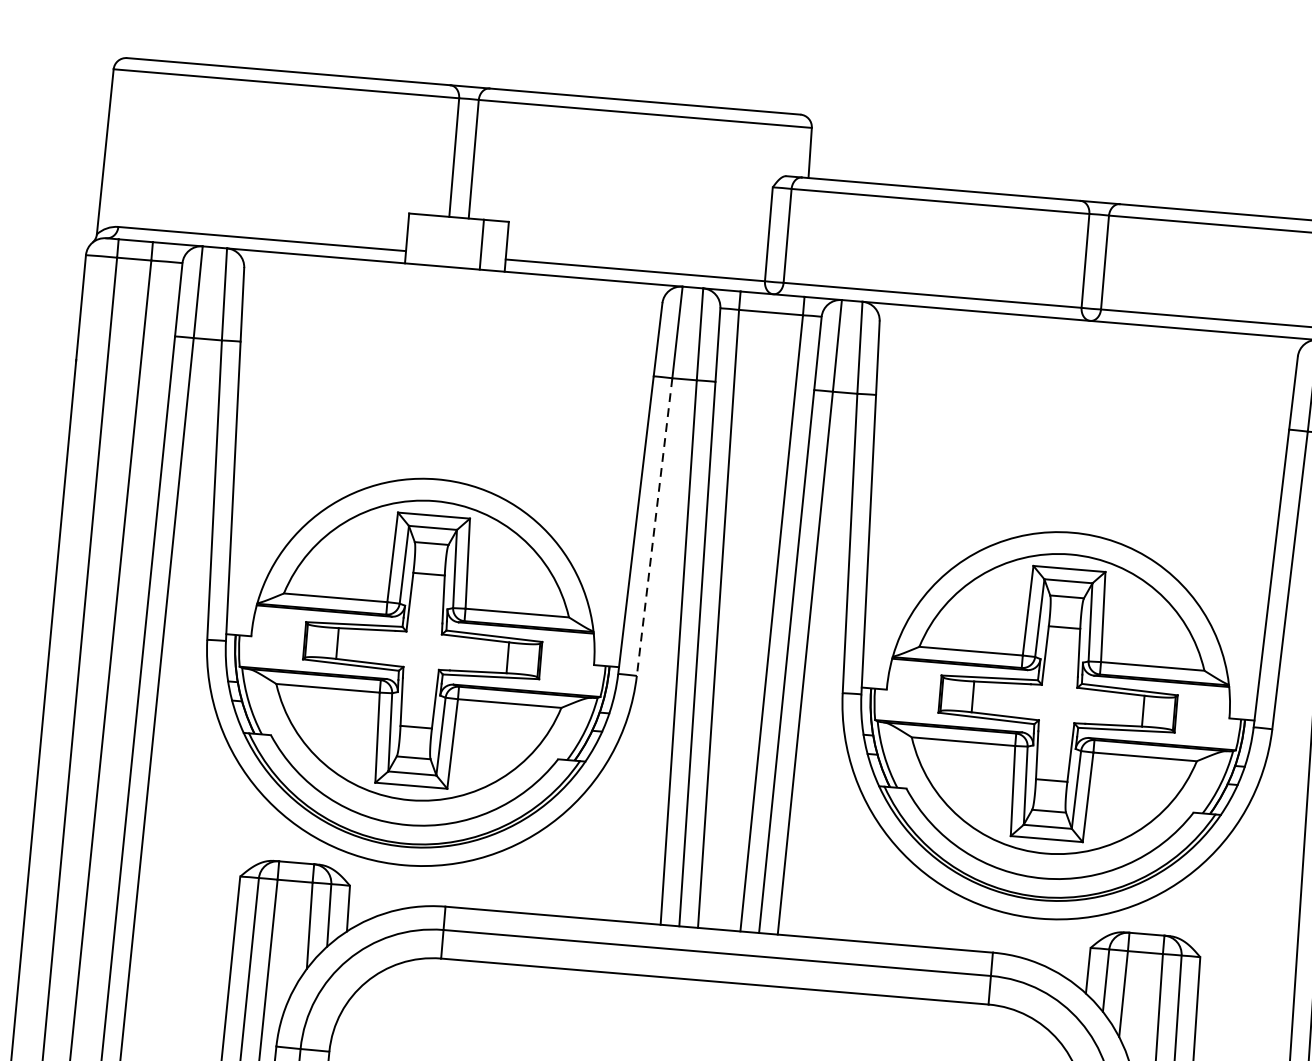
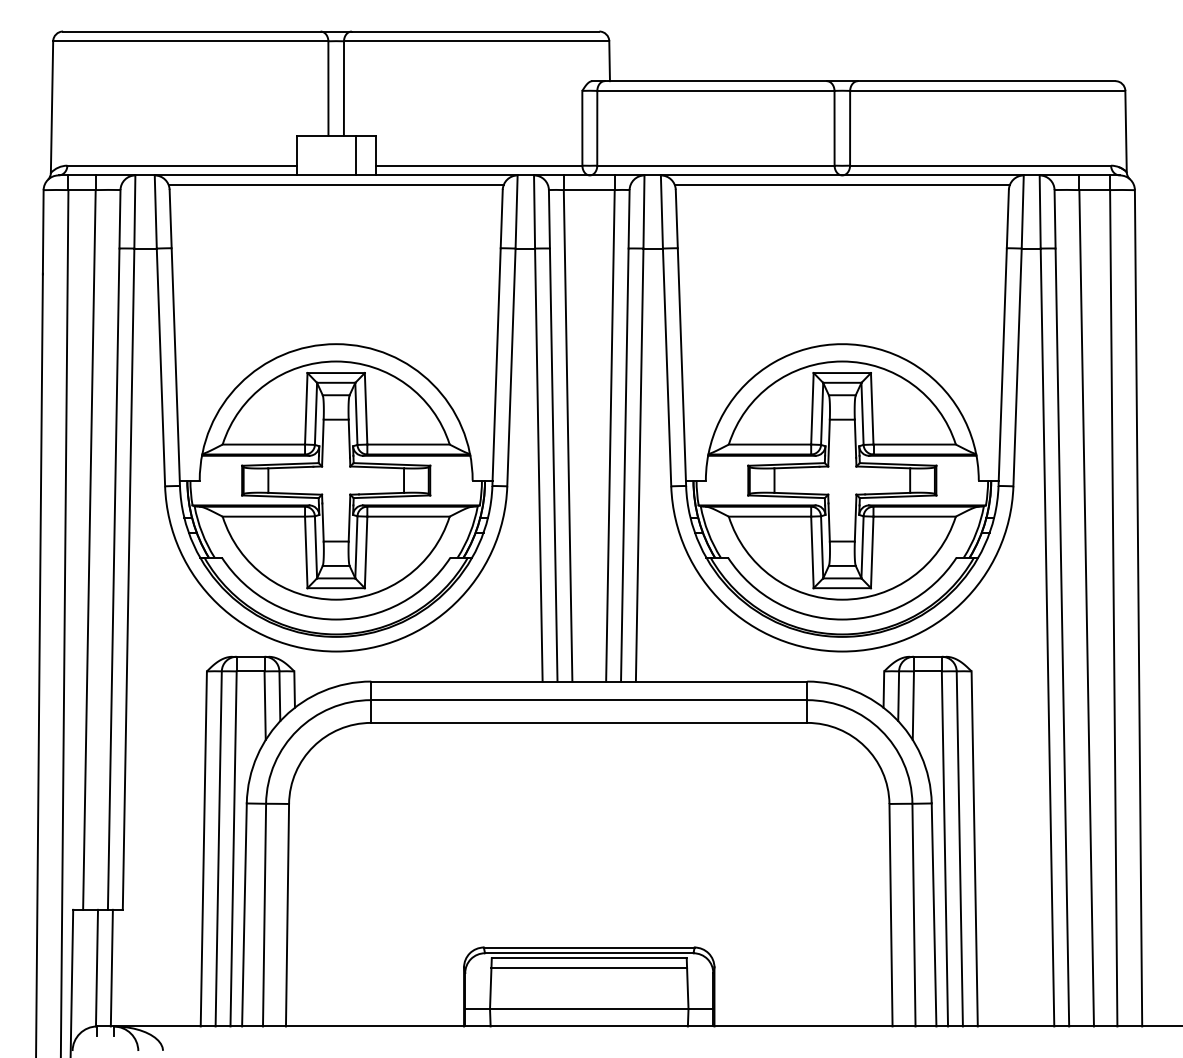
line: (452, 280) -> (335, 185), added
line: (1088, 333) -> (841, 185), added
line: (654, 527) -> (511, 367), dashed -> solid

